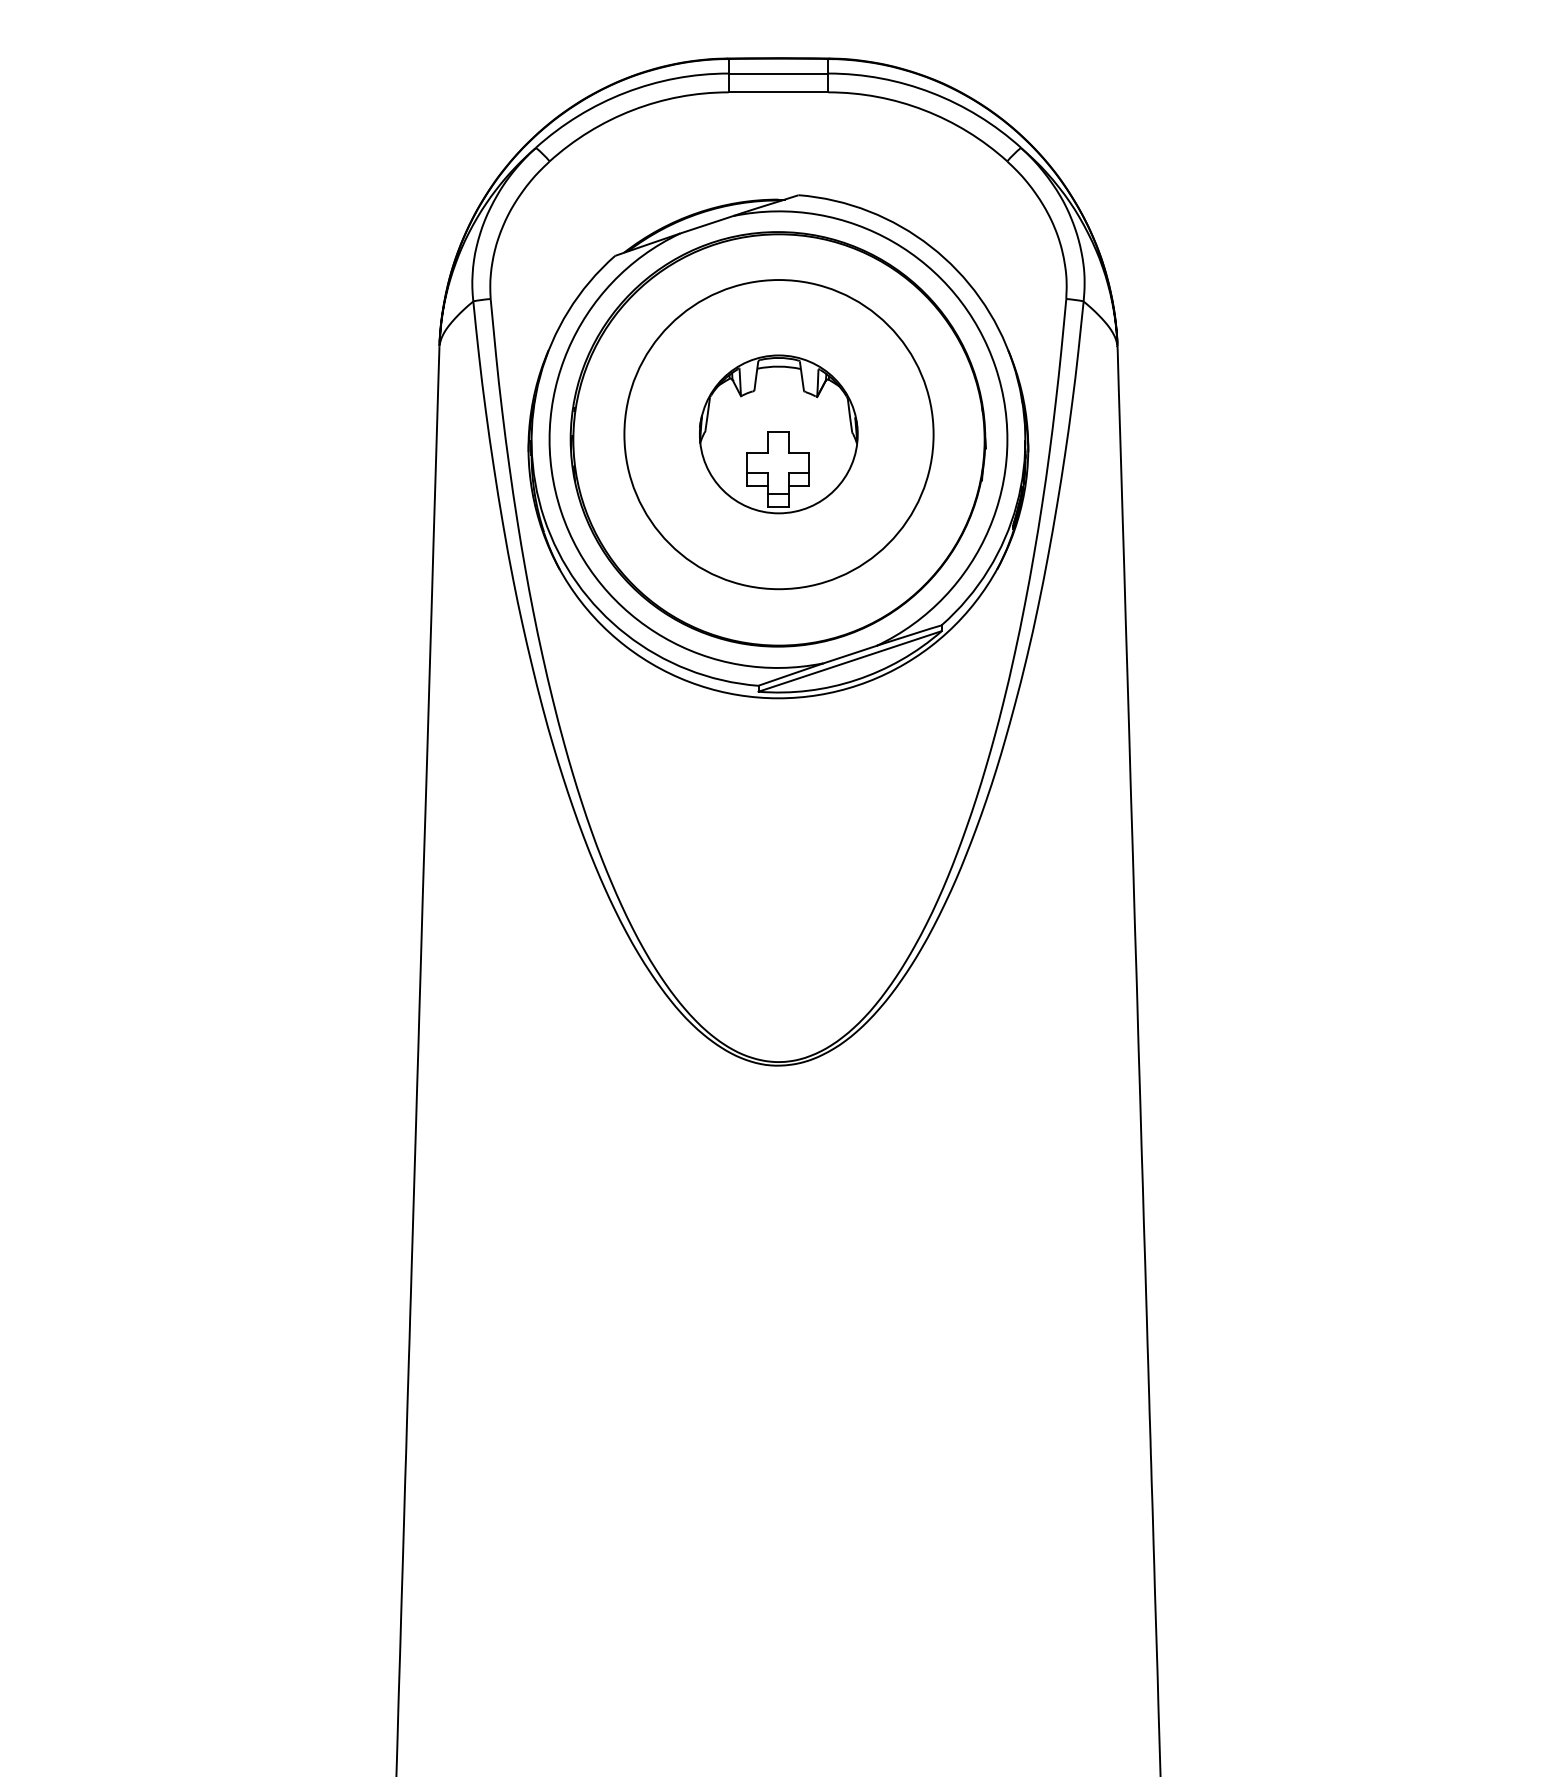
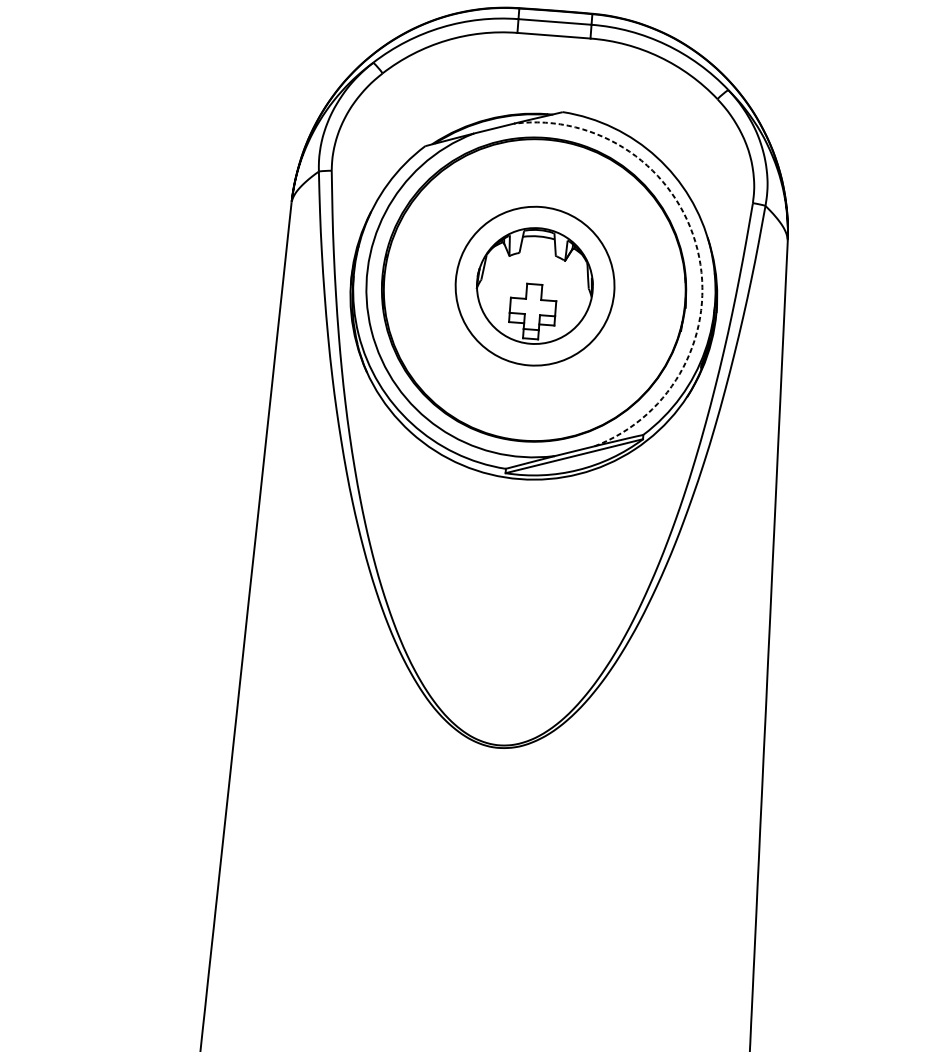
arc: (995, 367) -> (697, 249), solid -> dashed
circle: (778, 434) -> (534, 286), size x0.7

